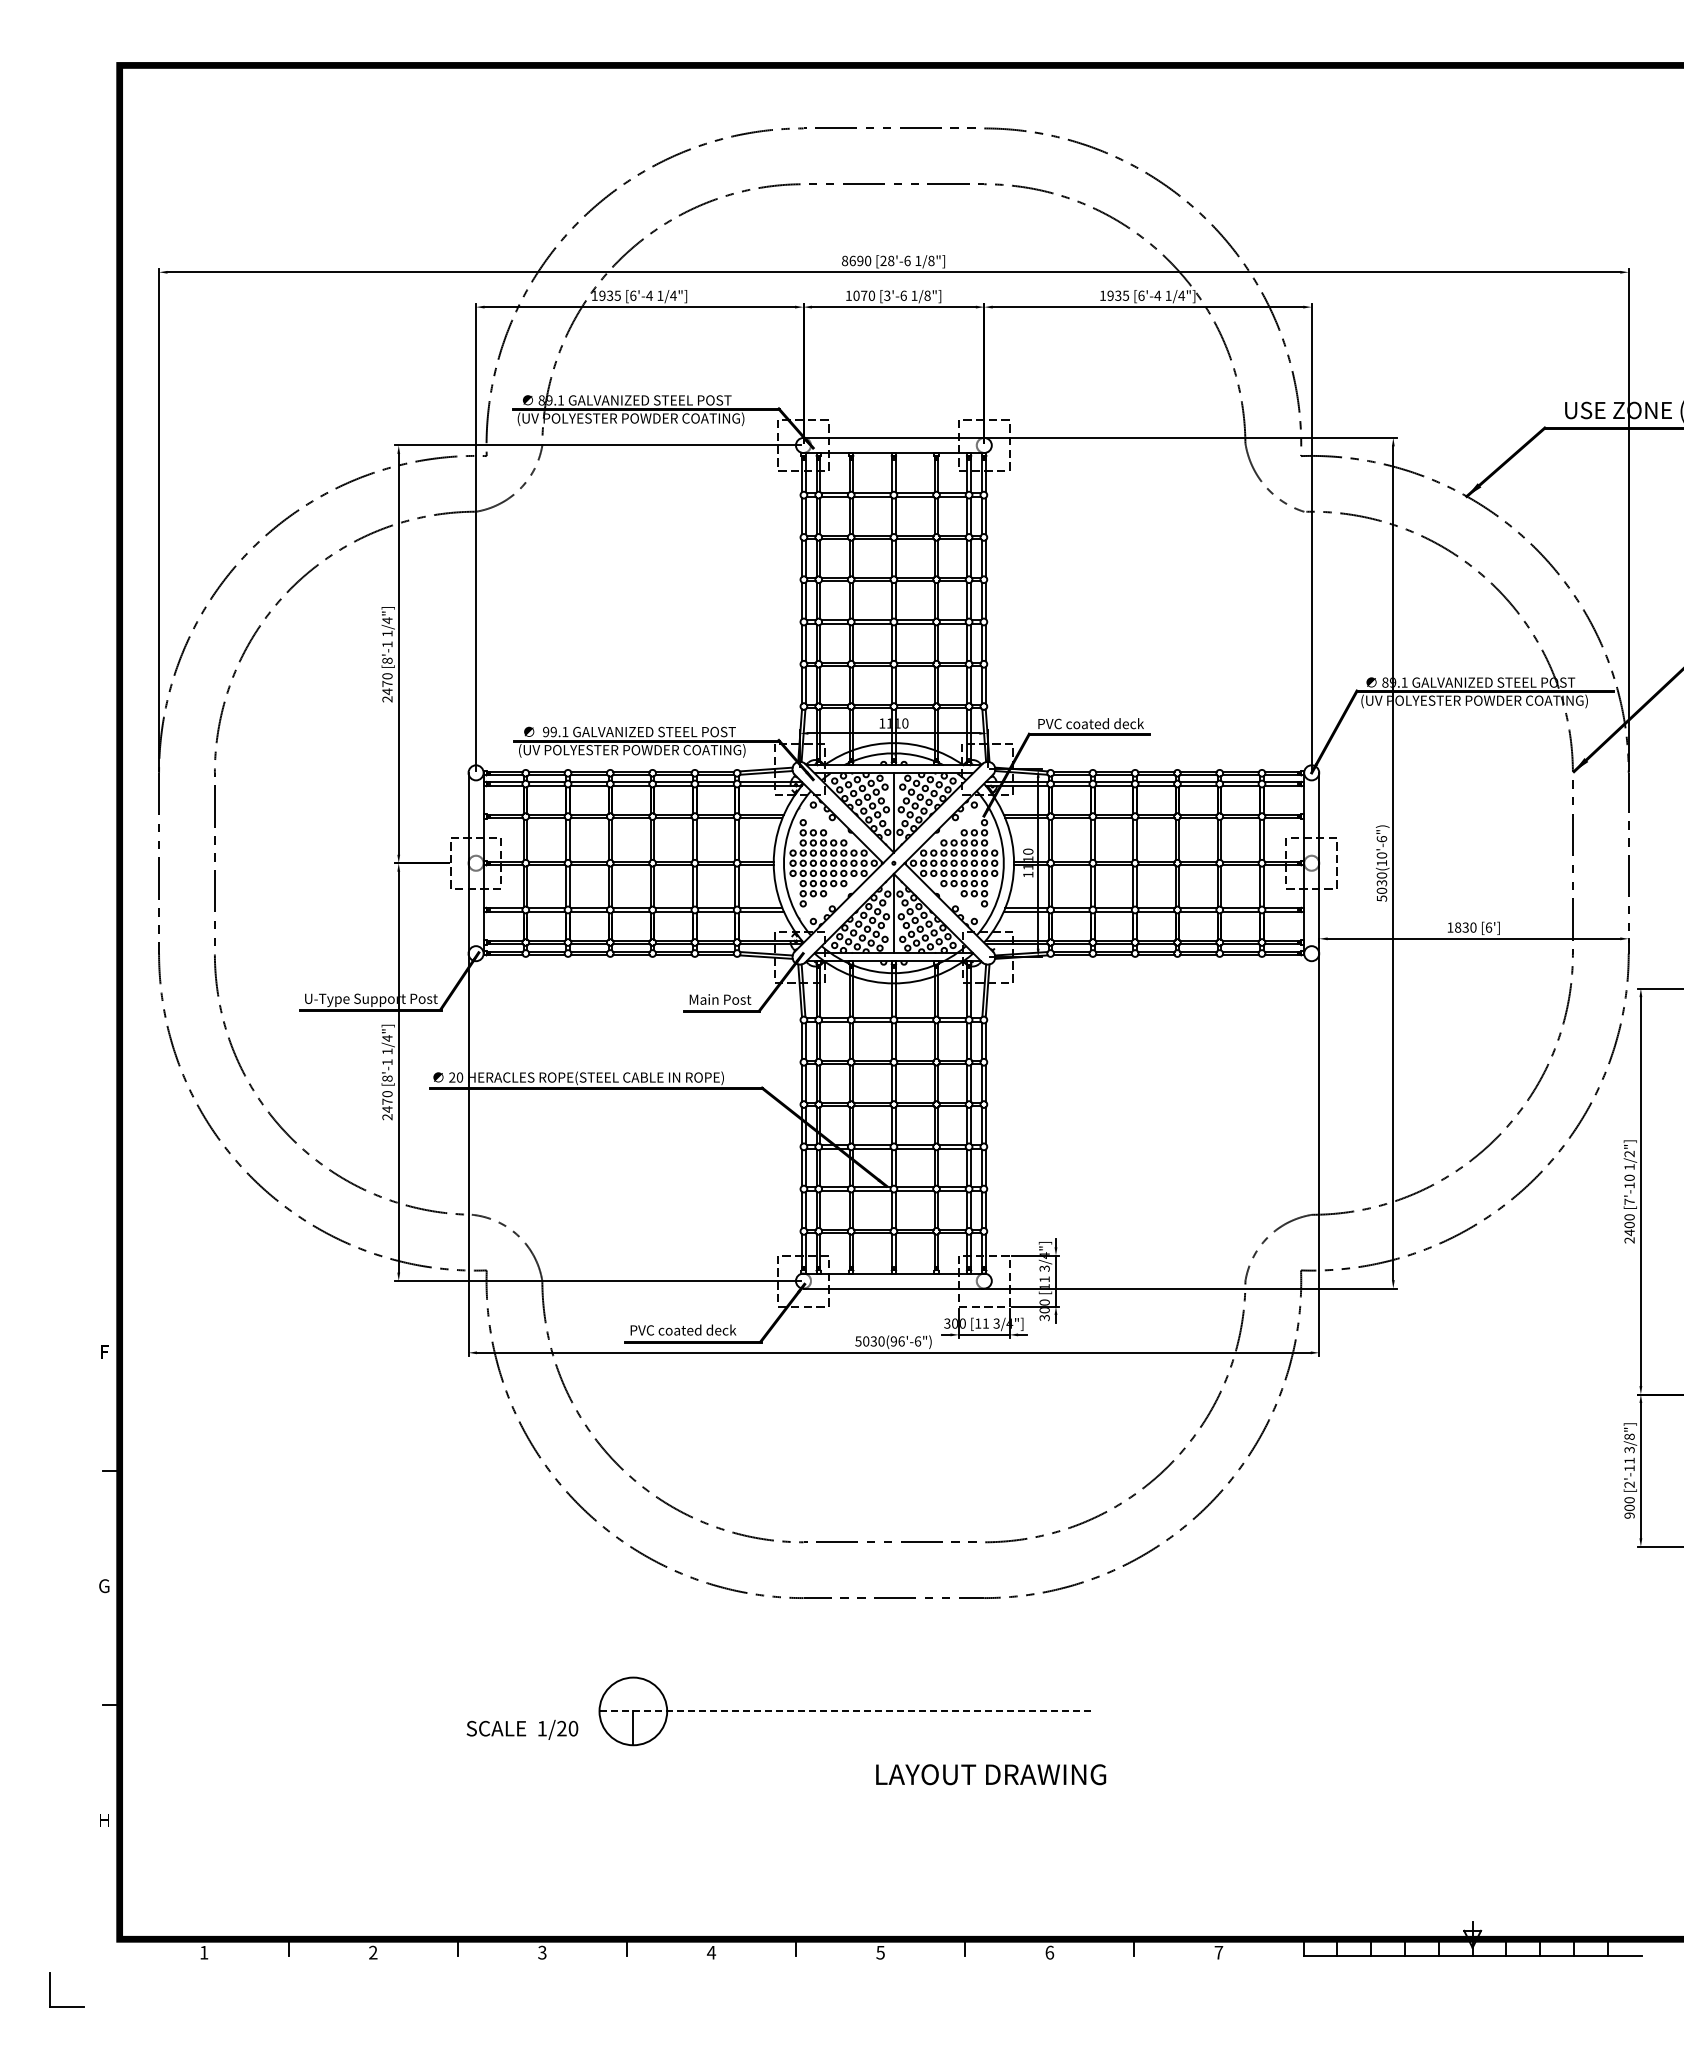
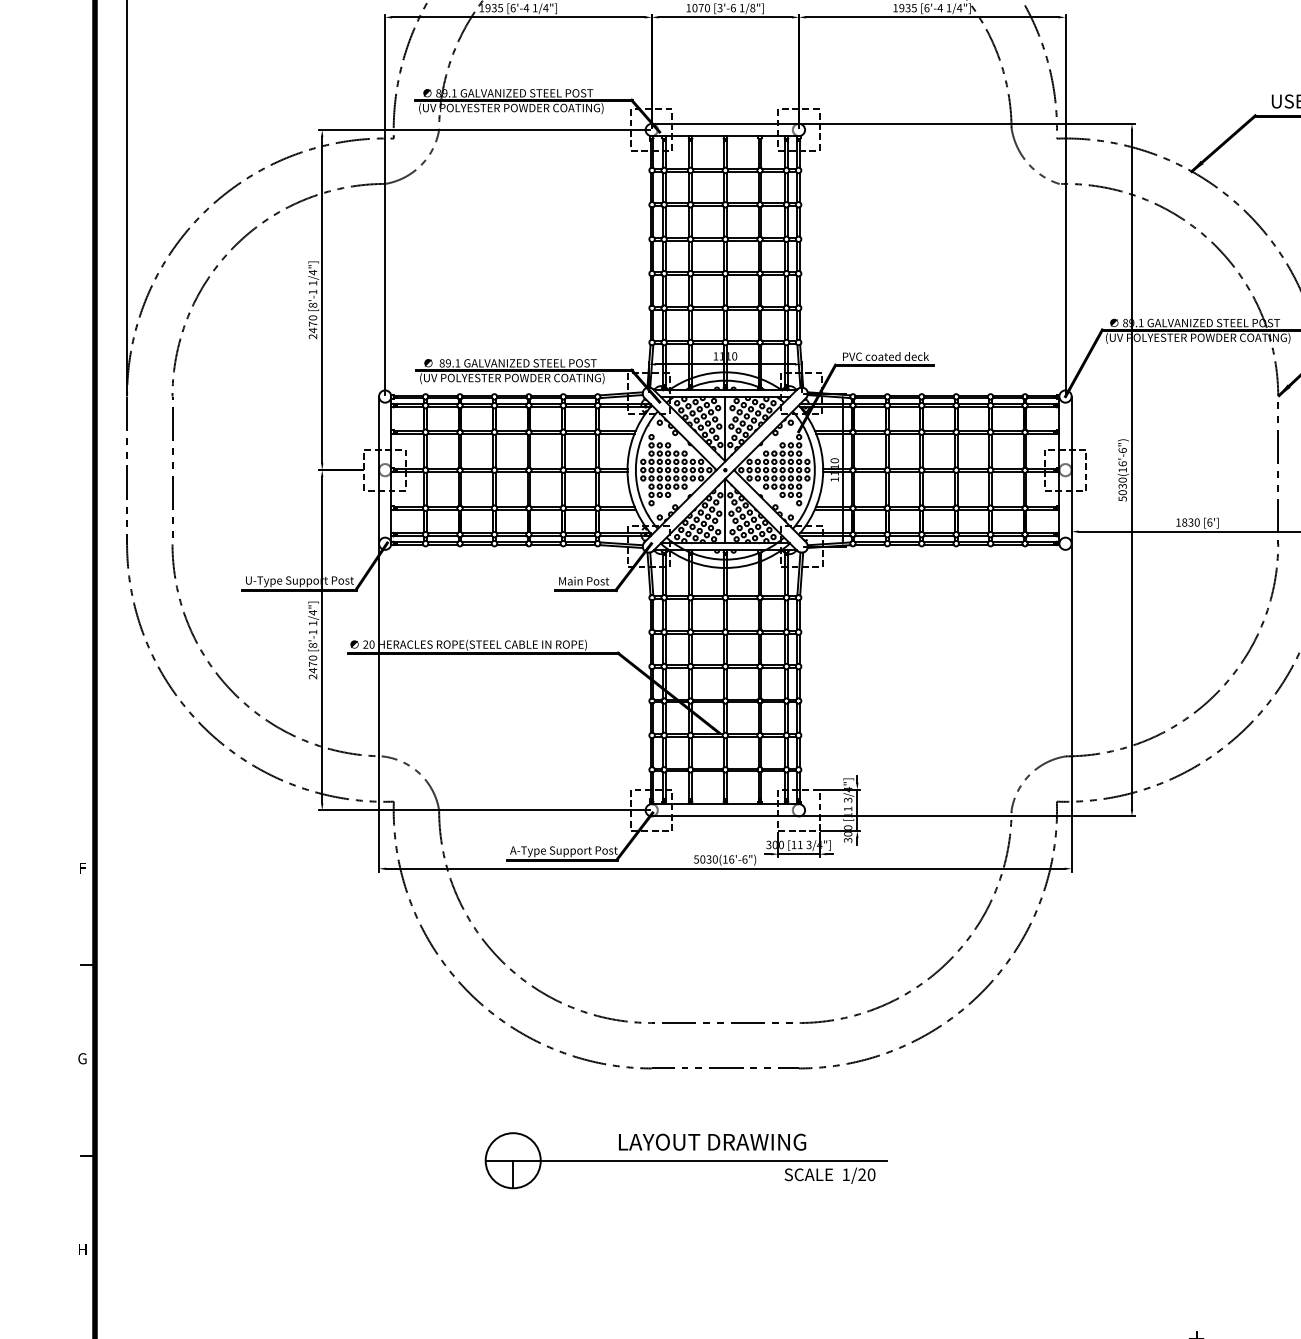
text: (546, 732) -> (442, 363), 99.1 -> 89.1
text: (1381, 855) -> (1122, 463), 5030(10'-6") -> 5030(16'-6")
text: (695, 1331) -> (563, 851), PVC coated deck -> A-Type Support Post
text: (893, 1341) -> (725, 859), 5030(96'-6") -> 5030(16'-6")
line: (846, 1711) -> (686, 1160), dashed -> solid
text: (522, 1729) -> (830, 1175), moved
text: (991, 1774) -> (712, 1142), moved

